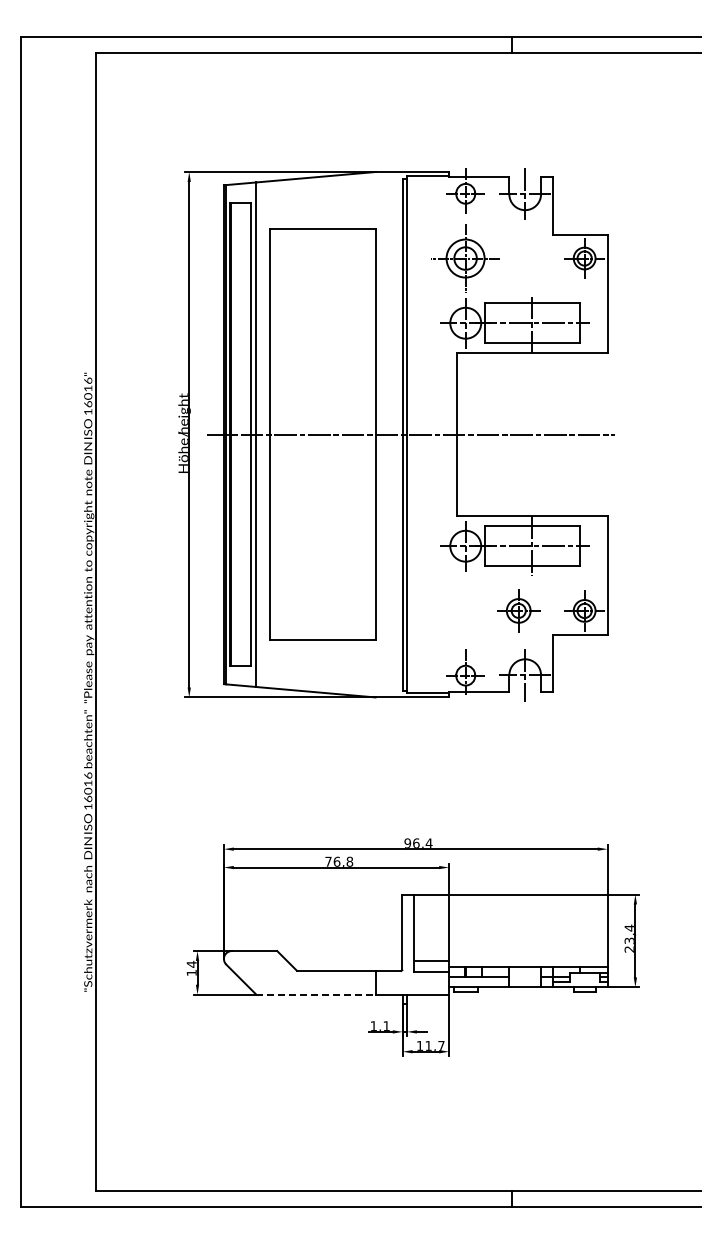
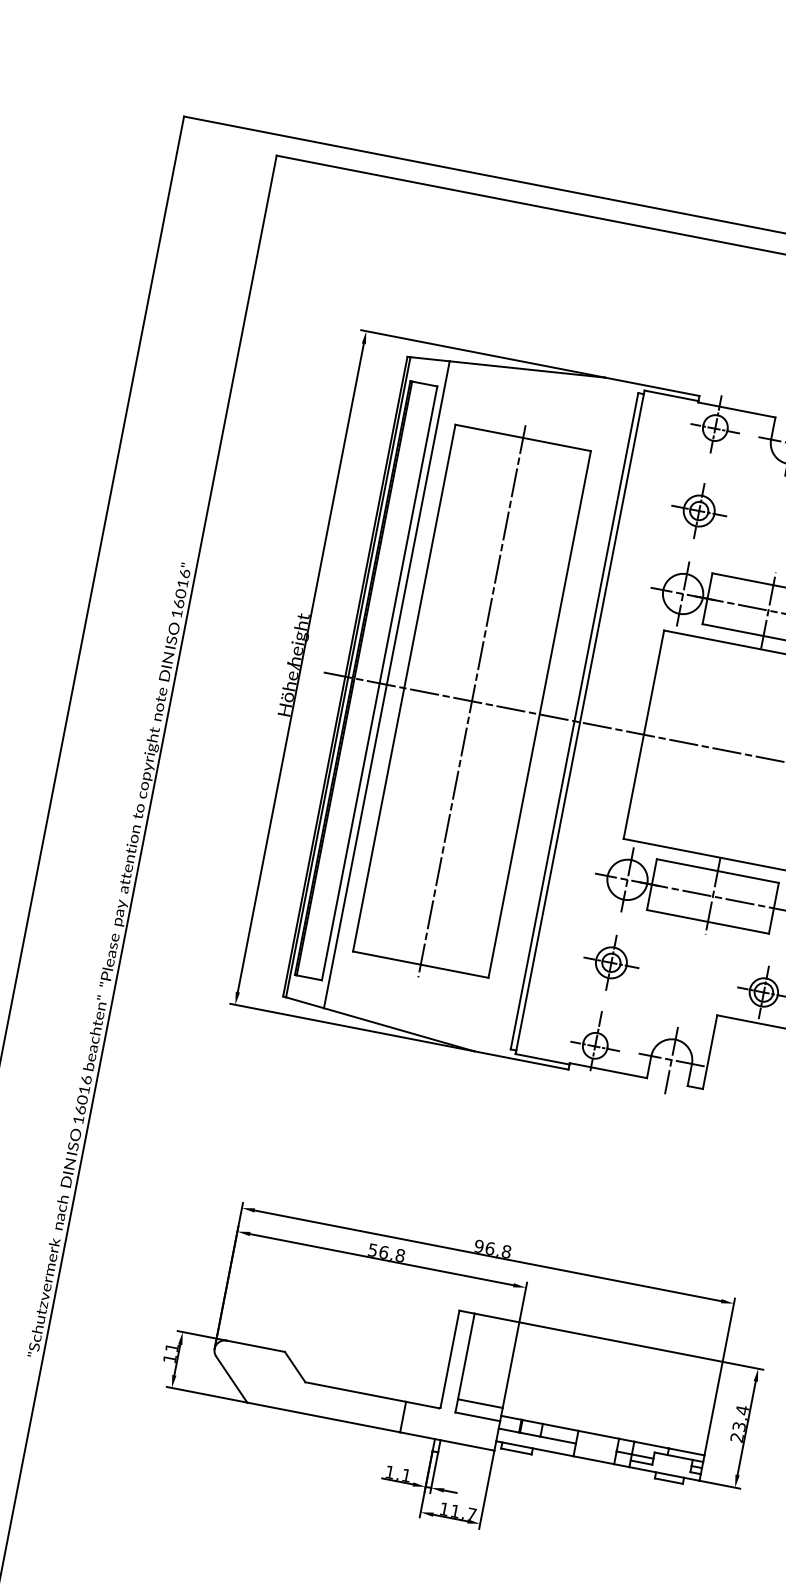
part: (465, 258) -> (698, 510), size x0.62
line: (322, 434) -> (471, 700), added
part: (518, 610) -> (611, 962), moved
text: (428, 842) -> (505, 1250), 96,4 -> 96,8
text: (328, 861) -> (373, 1249), 76,8 -> 56,8
text: (191, 963) -> (171, 1346), 14 -> 11
line: (315, 994) -> (323, 1417), dashed -> solid

